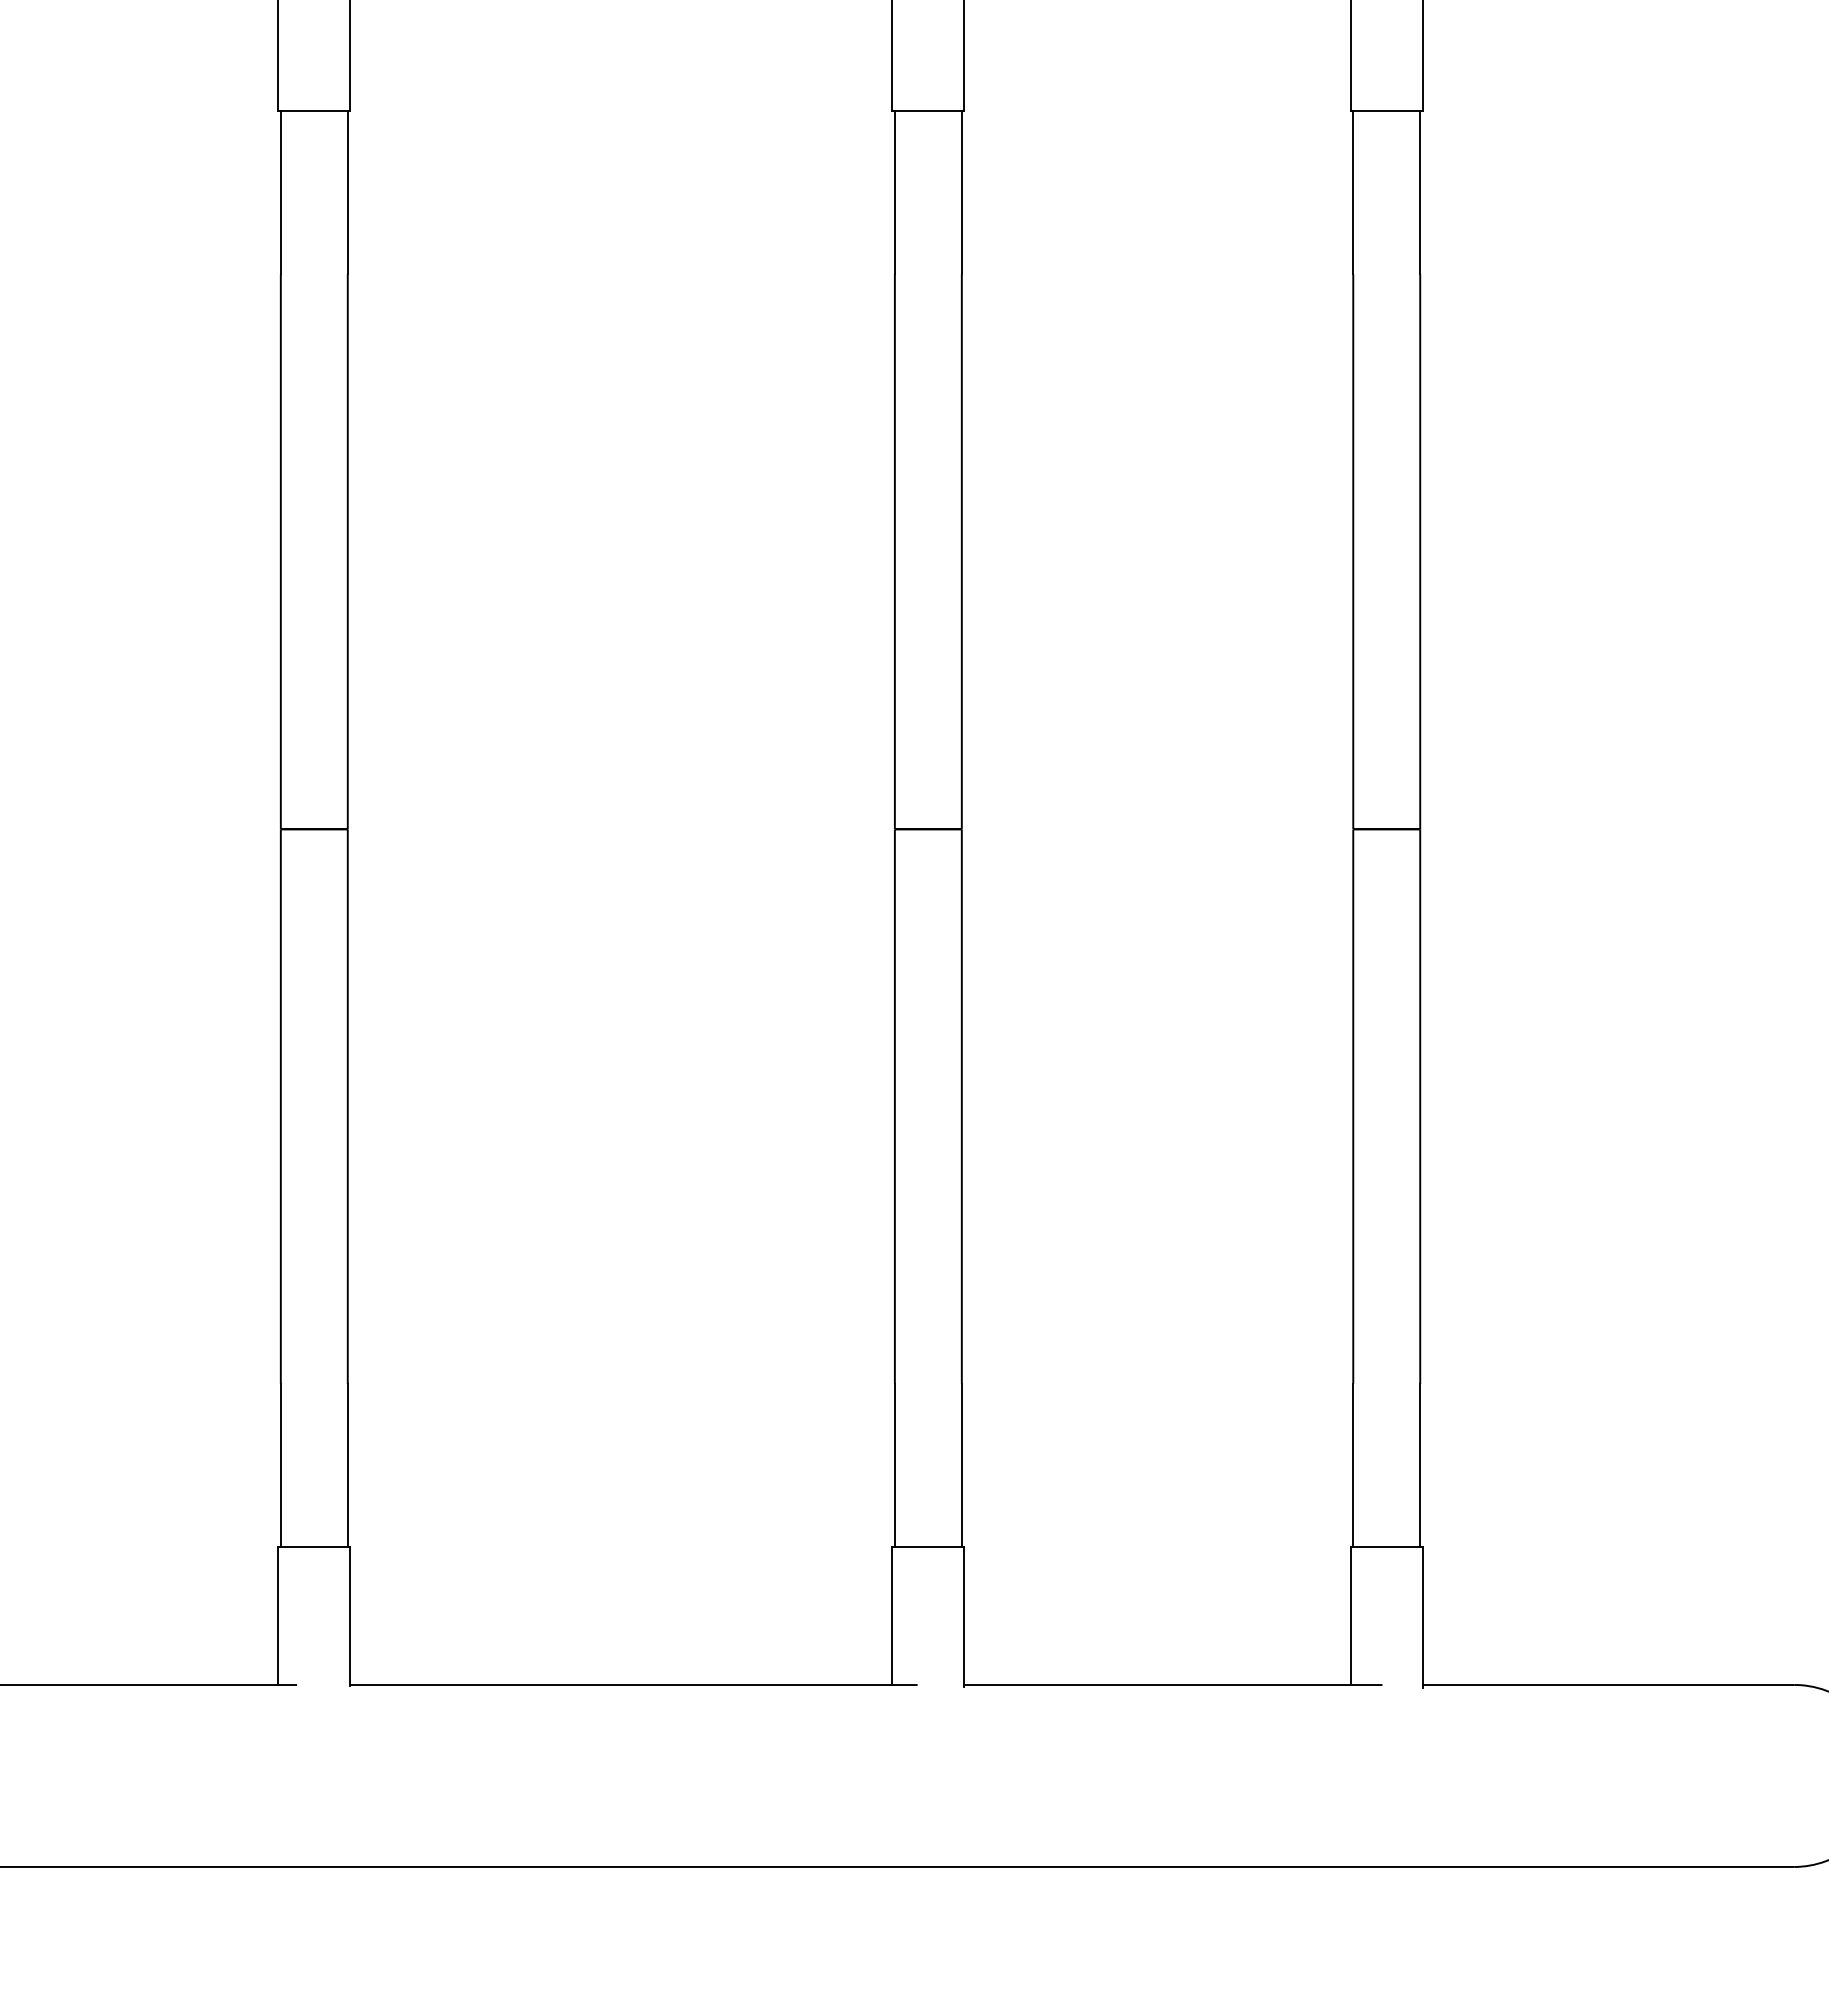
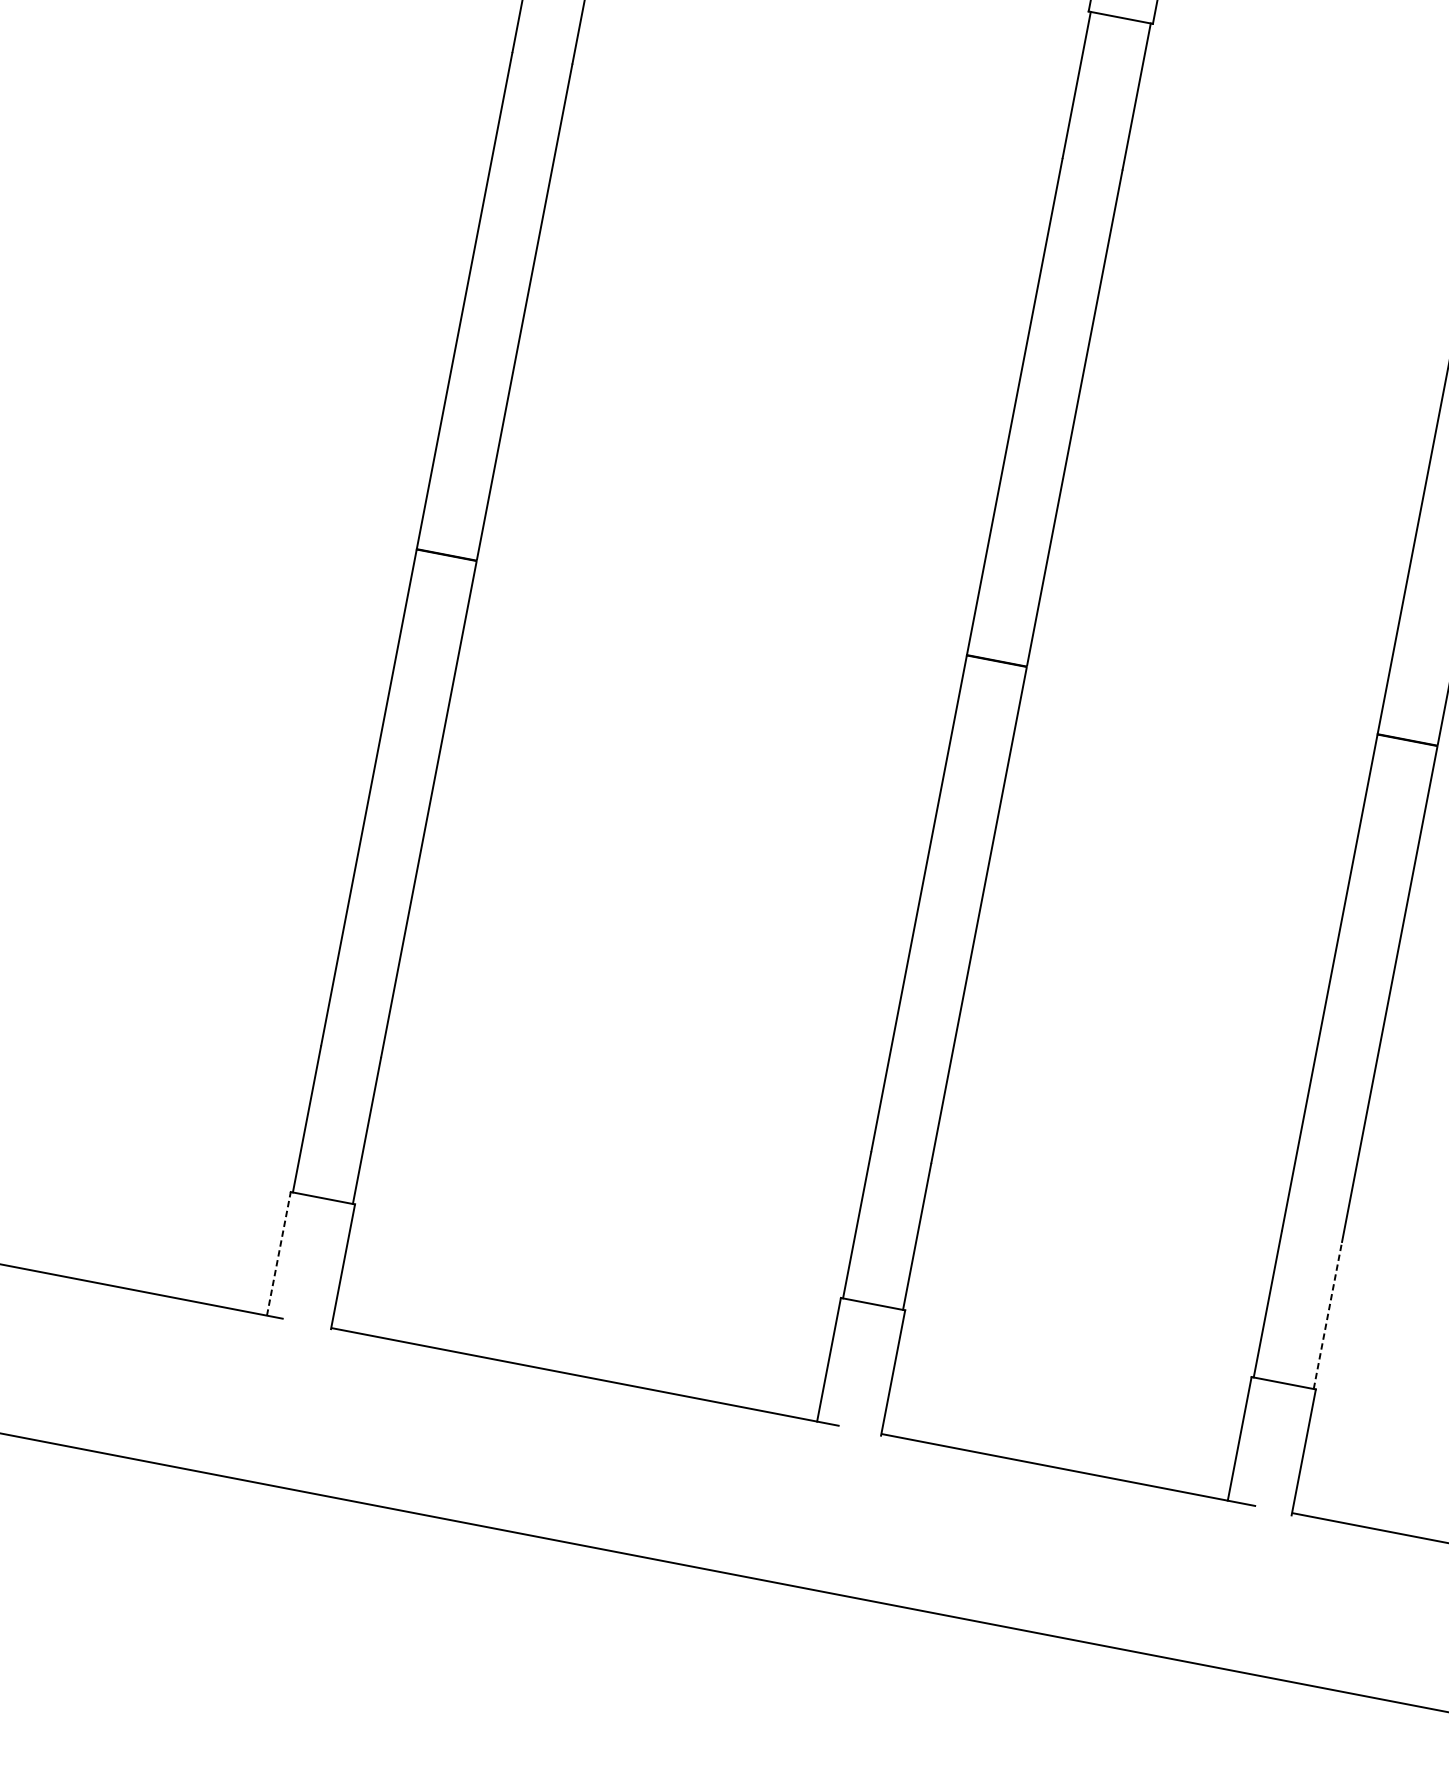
line: (1420, 1465) -> (1328, 1316), solid -> dashed
line: (278, 1616) -> (278, 1254), solid -> dashed

